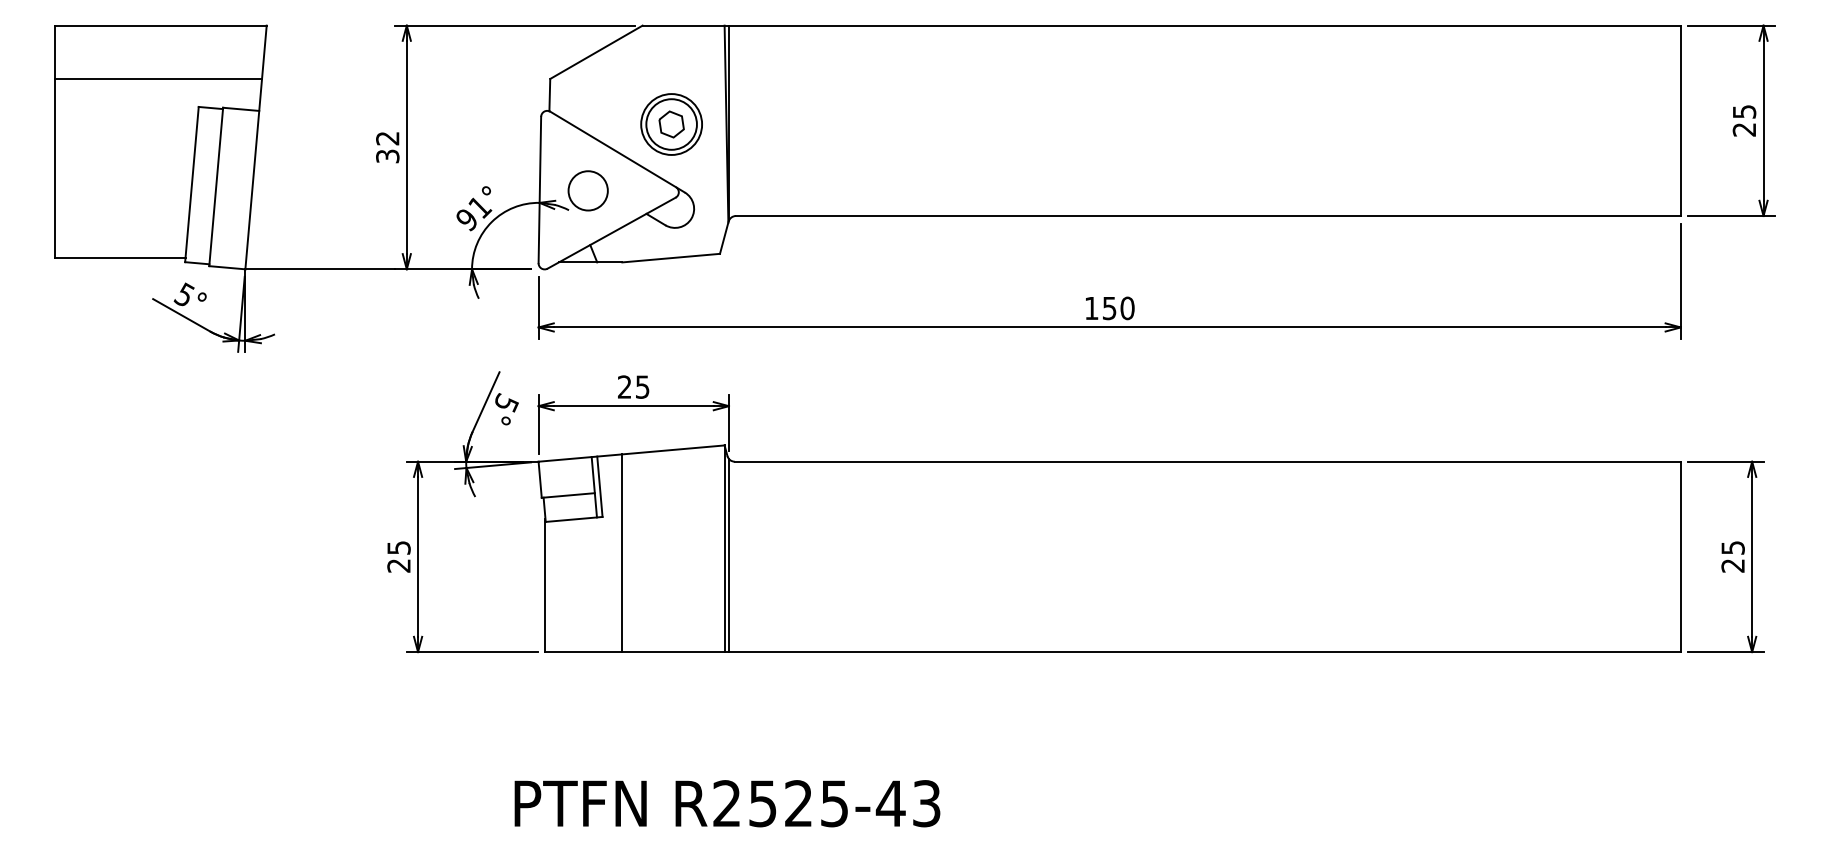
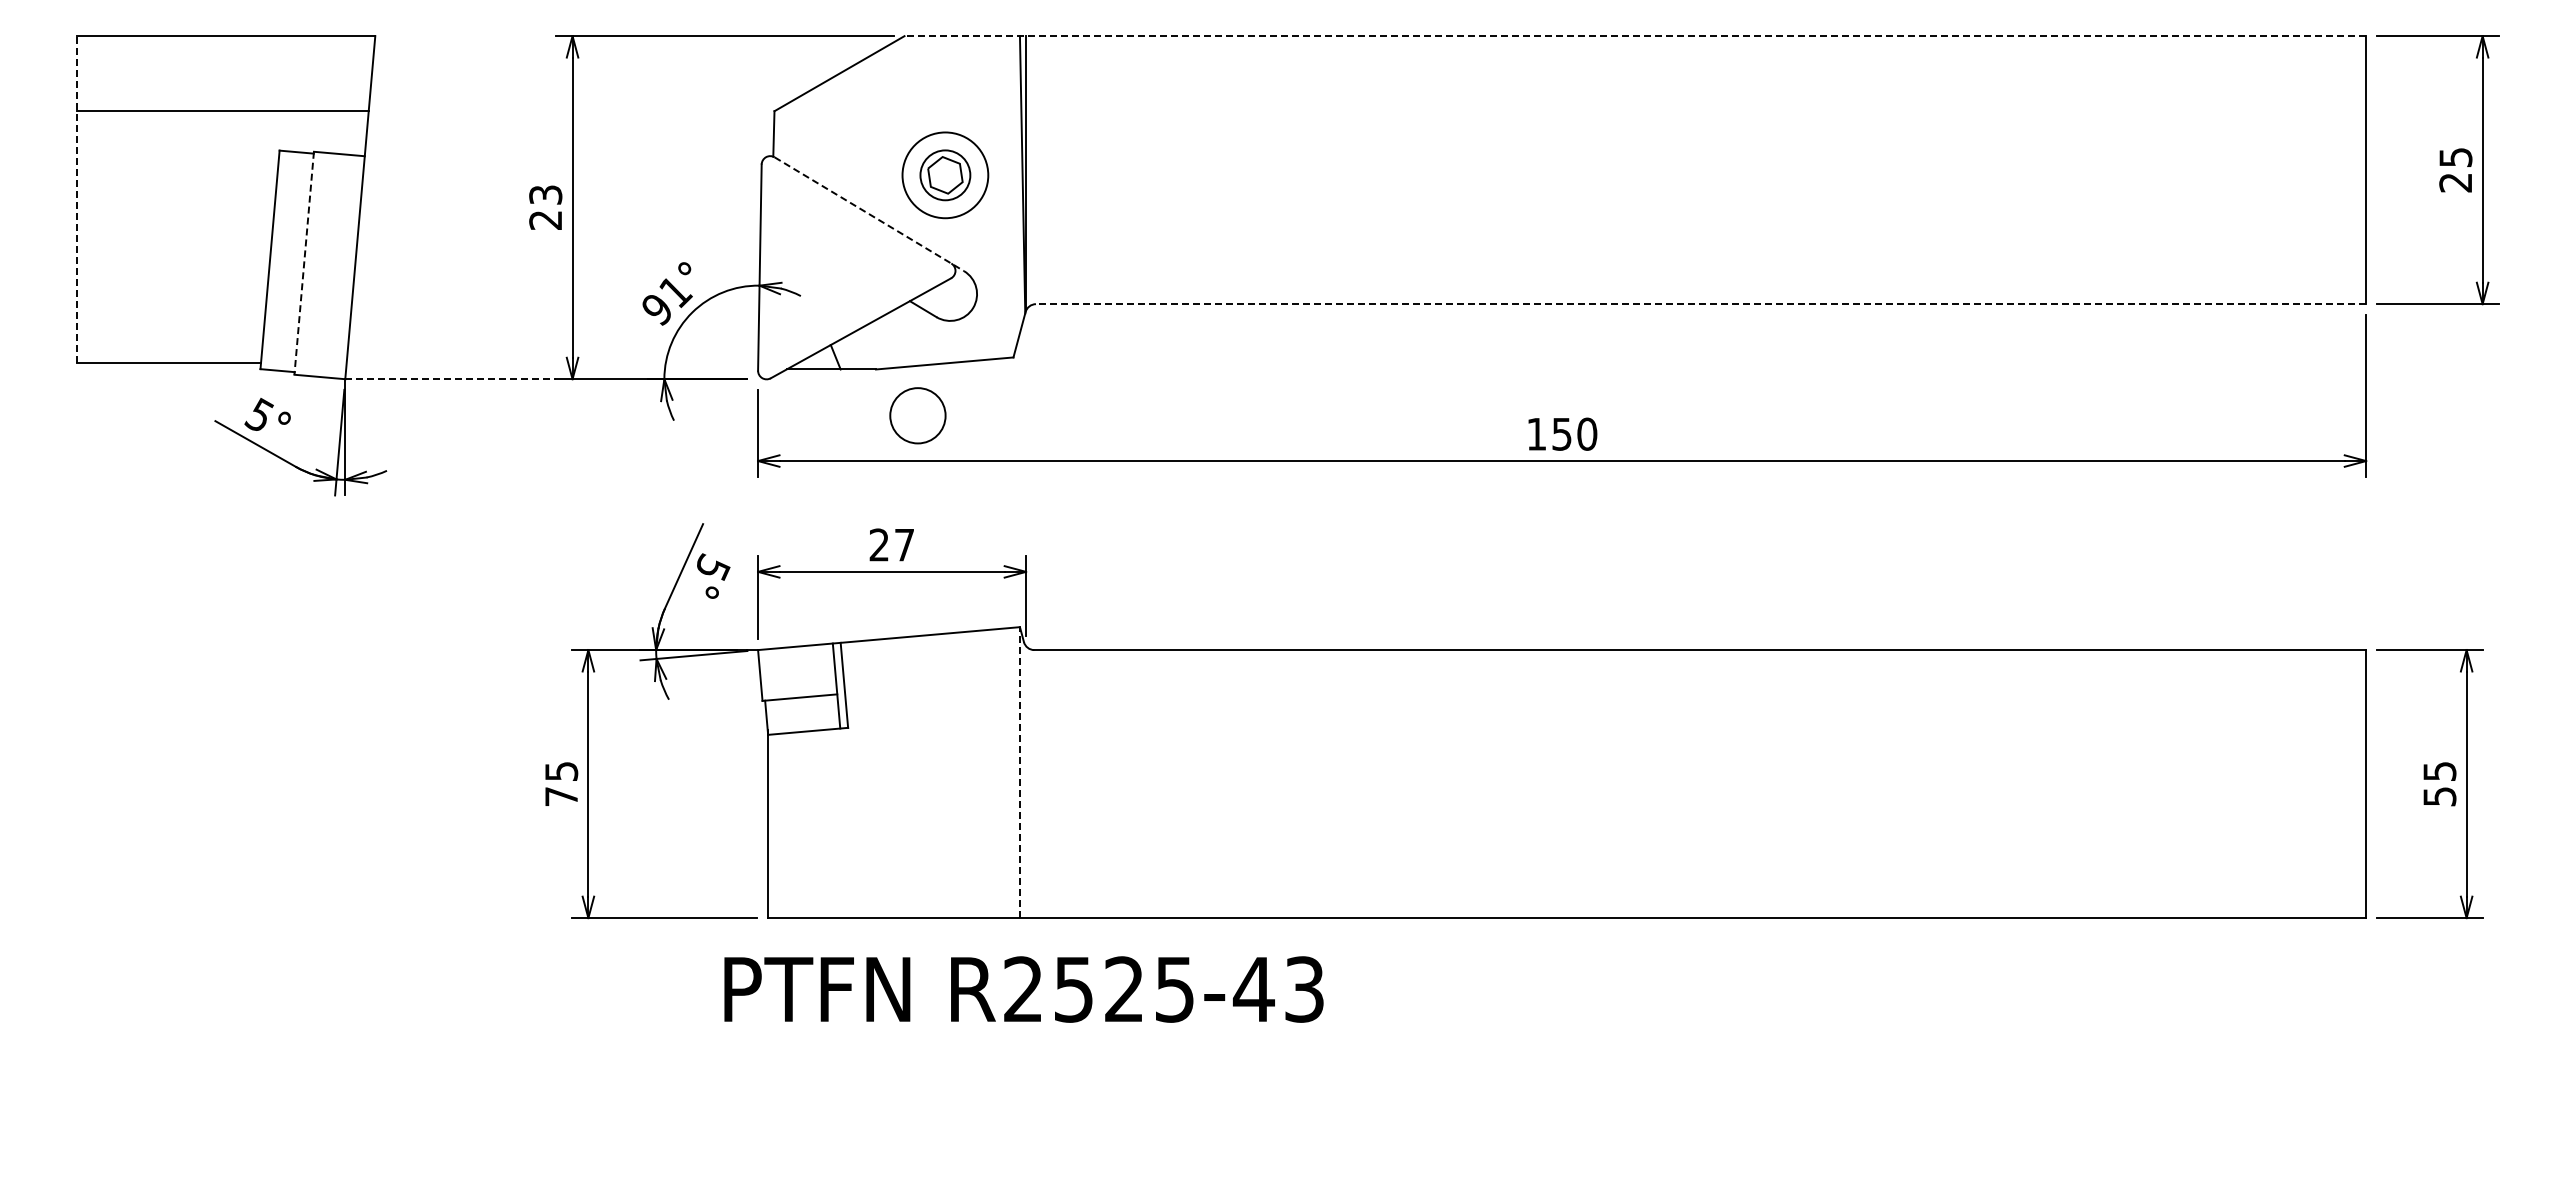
line: (1161, 25) -> (1635, 36), solid -> dashed
circle: (671, 123) -> (945, 174), size x0.7
line: (55, 141) -> (77, 199), solid -> dashed
text: (387, 147) -> (545, 207), 32 -> 23
line: (617, 152) -> (869, 214), solid -> dashed
line: (216, 187) -> (304, 263), solid -> dashed
circle: (587, 190) -> (917, 415), moved
line: (1207, 216) -> (1700, 304), solid -> dashed
line: (320, 269) -> (450, 379), solid -> dashed
text: (642, 387) -> (904, 545), 25 -> 27
line: (724, 548) -> (1019, 772), solid -> dashed
line: (622, 552) -> (876, 778), removed
line: (729, 555) -> (1026, 782), removed
text: (398, 565) -> (561, 796), 25 -> 75
text: (1732, 565) -> (2439, 796), 25 -> 55
text: (727, 803) -> (1023, 989), moved

